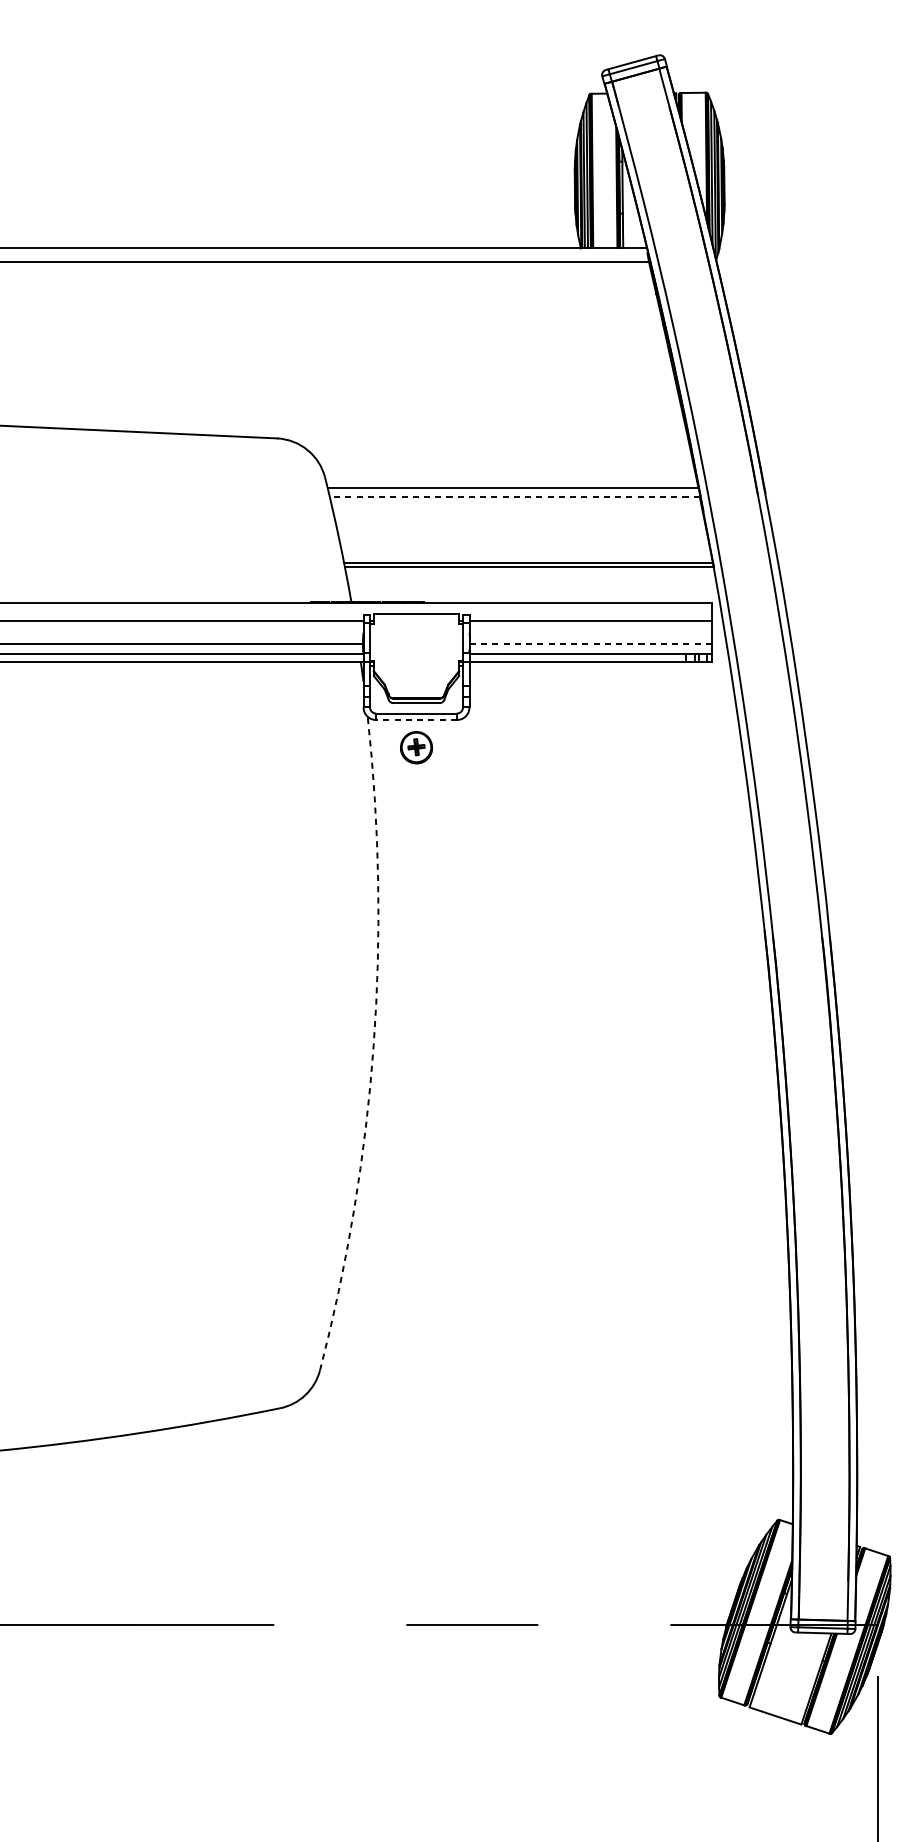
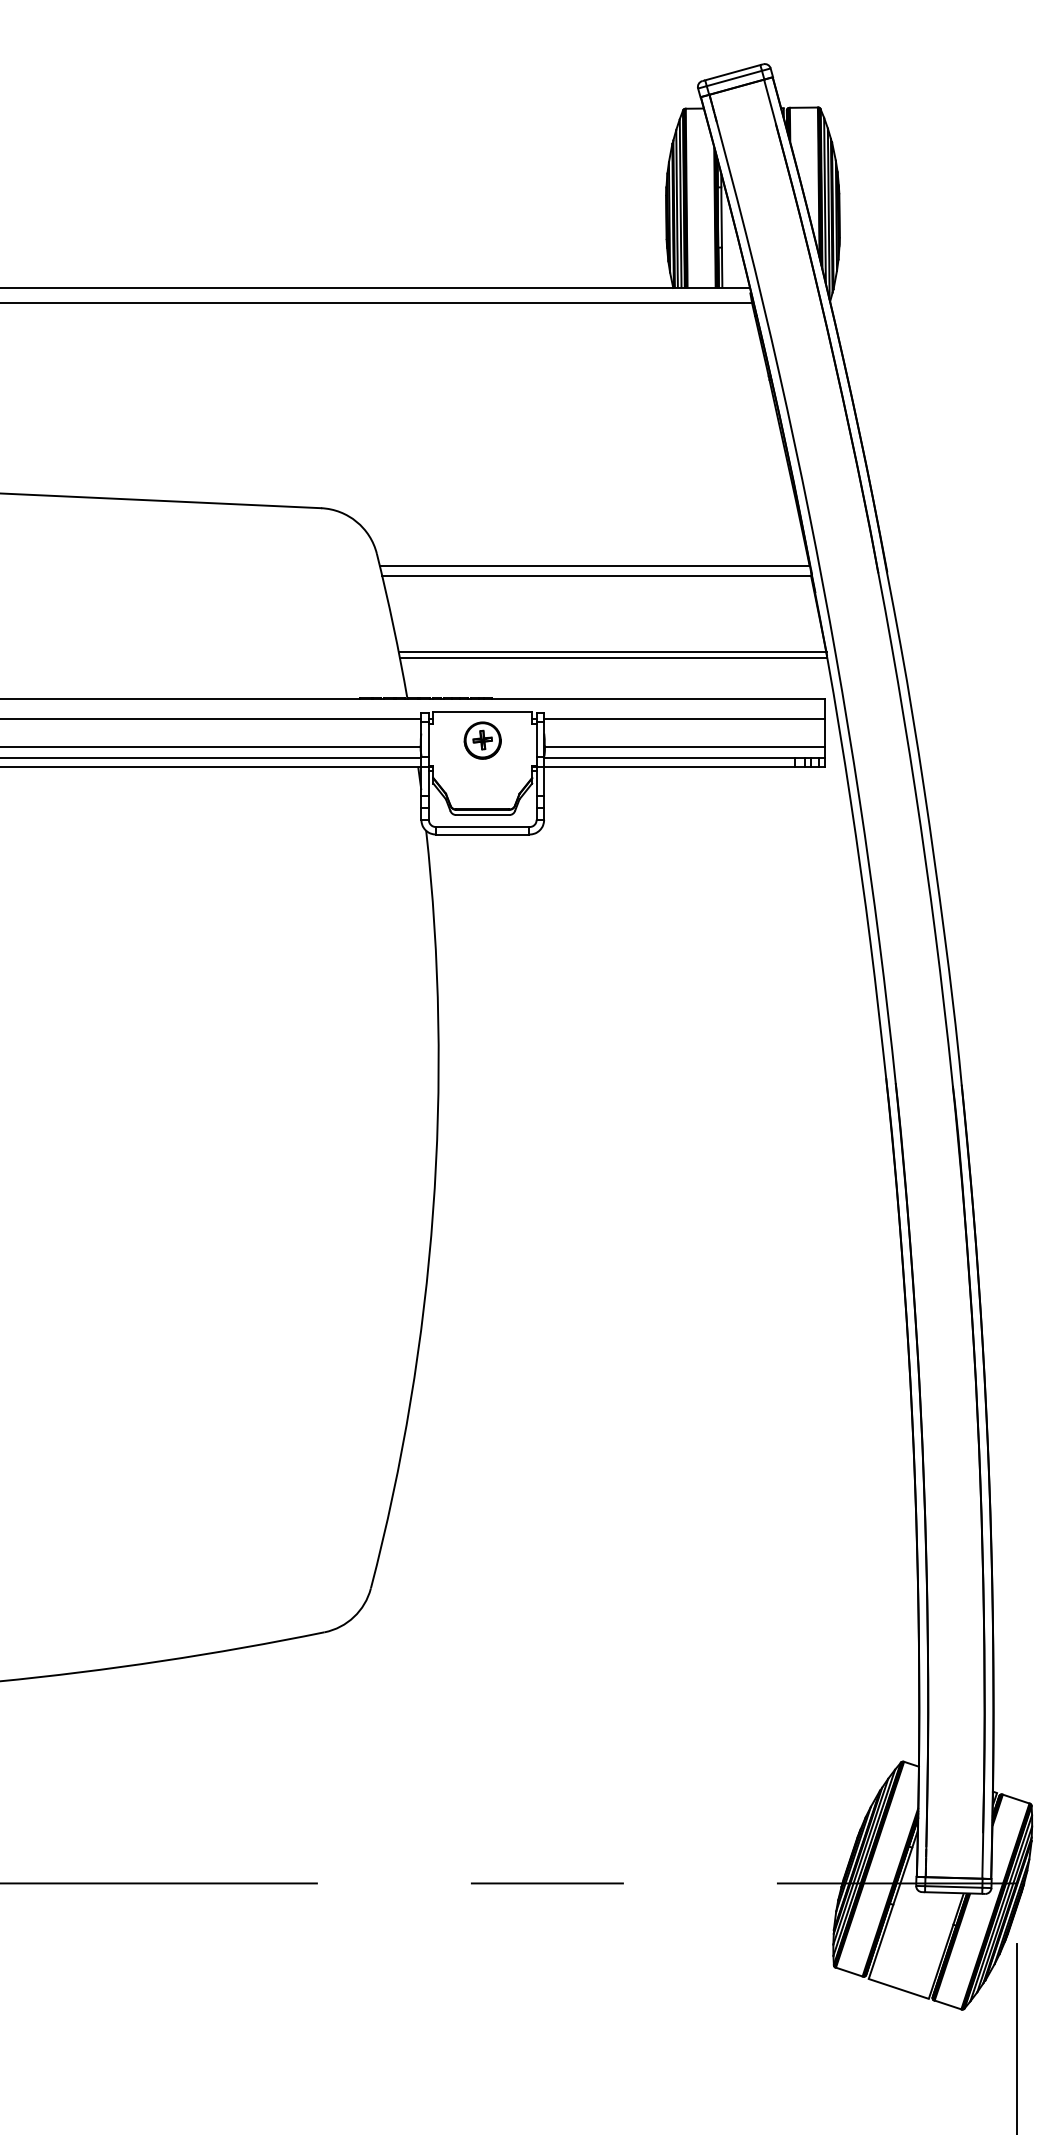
line: (514, 496) -> (596, 575), dashed -> solid
line: (590, 644) -> (684, 746), dashed -> solid
line: (416, 719) -> (482, 834), dashed -> solid
part: (416, 747) -> (482, 740), moved
arc: (374, 1045) -> (433, 1211), dashed -> solid

